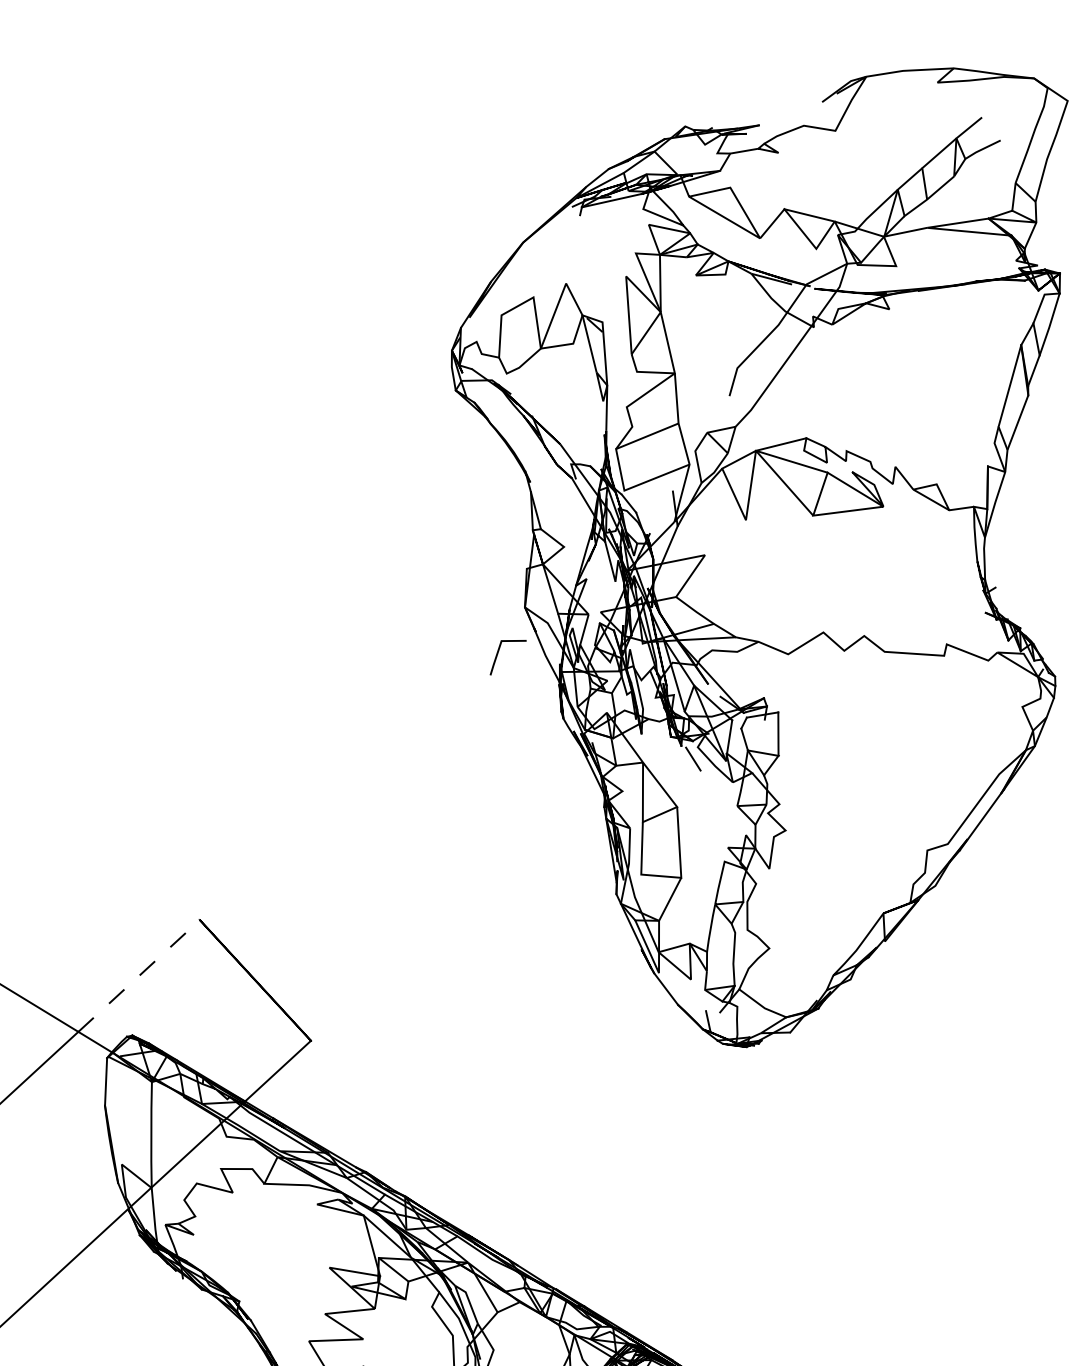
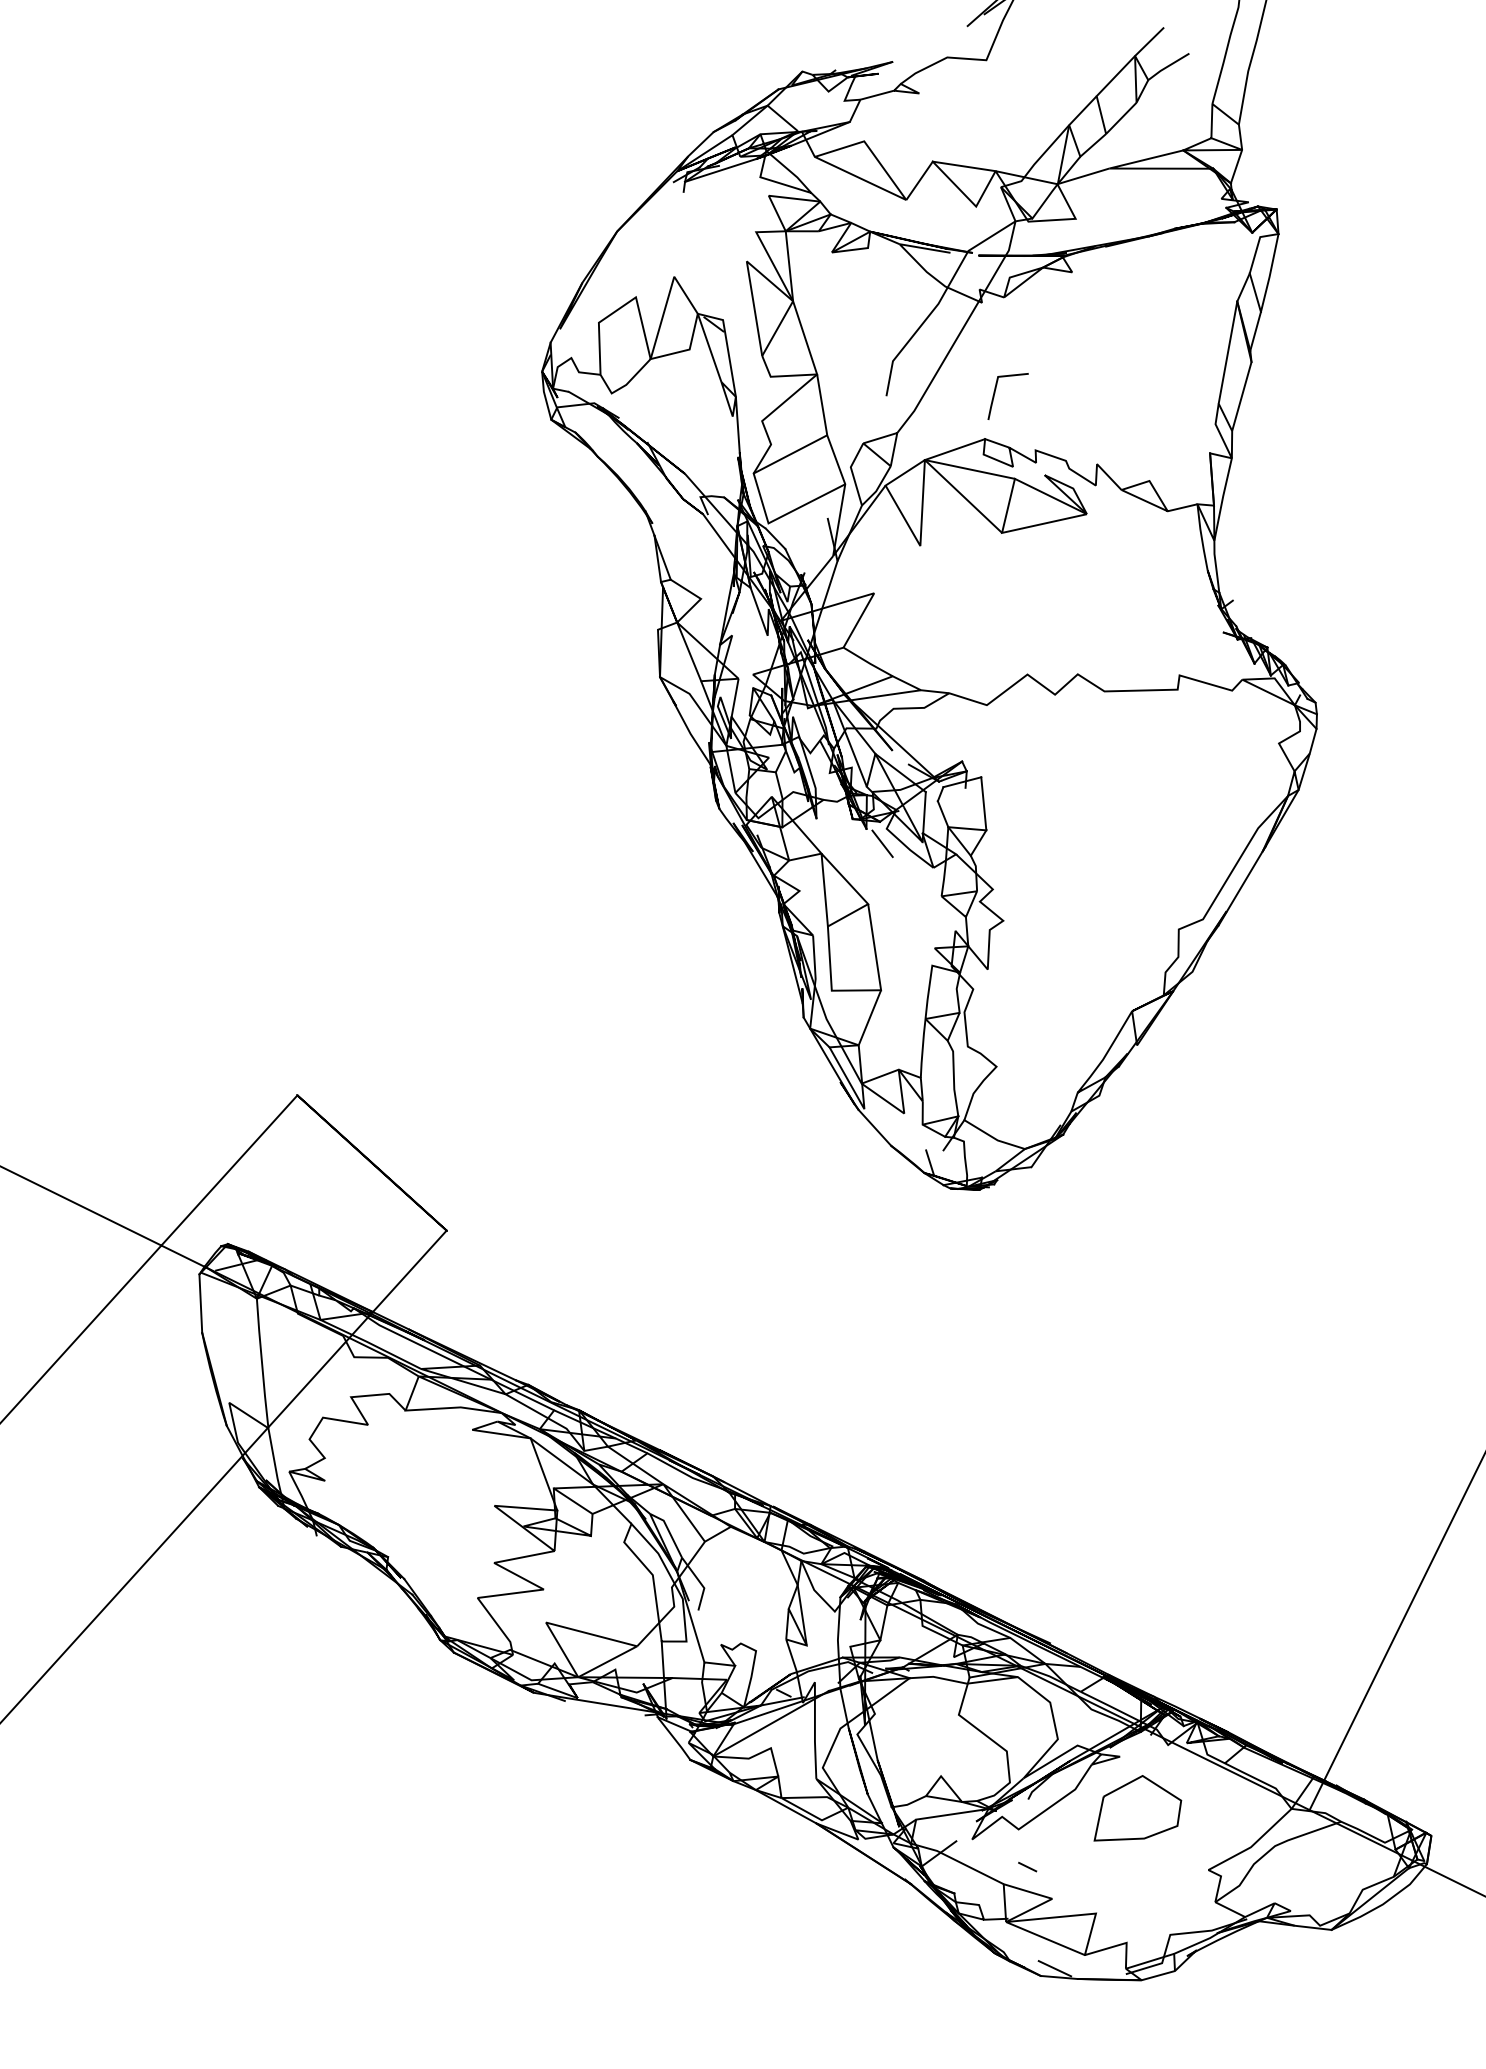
line: (498, 654) -> (995, 393), moved
line: (139, 975) -> (229, 1170), dashed -> solid

